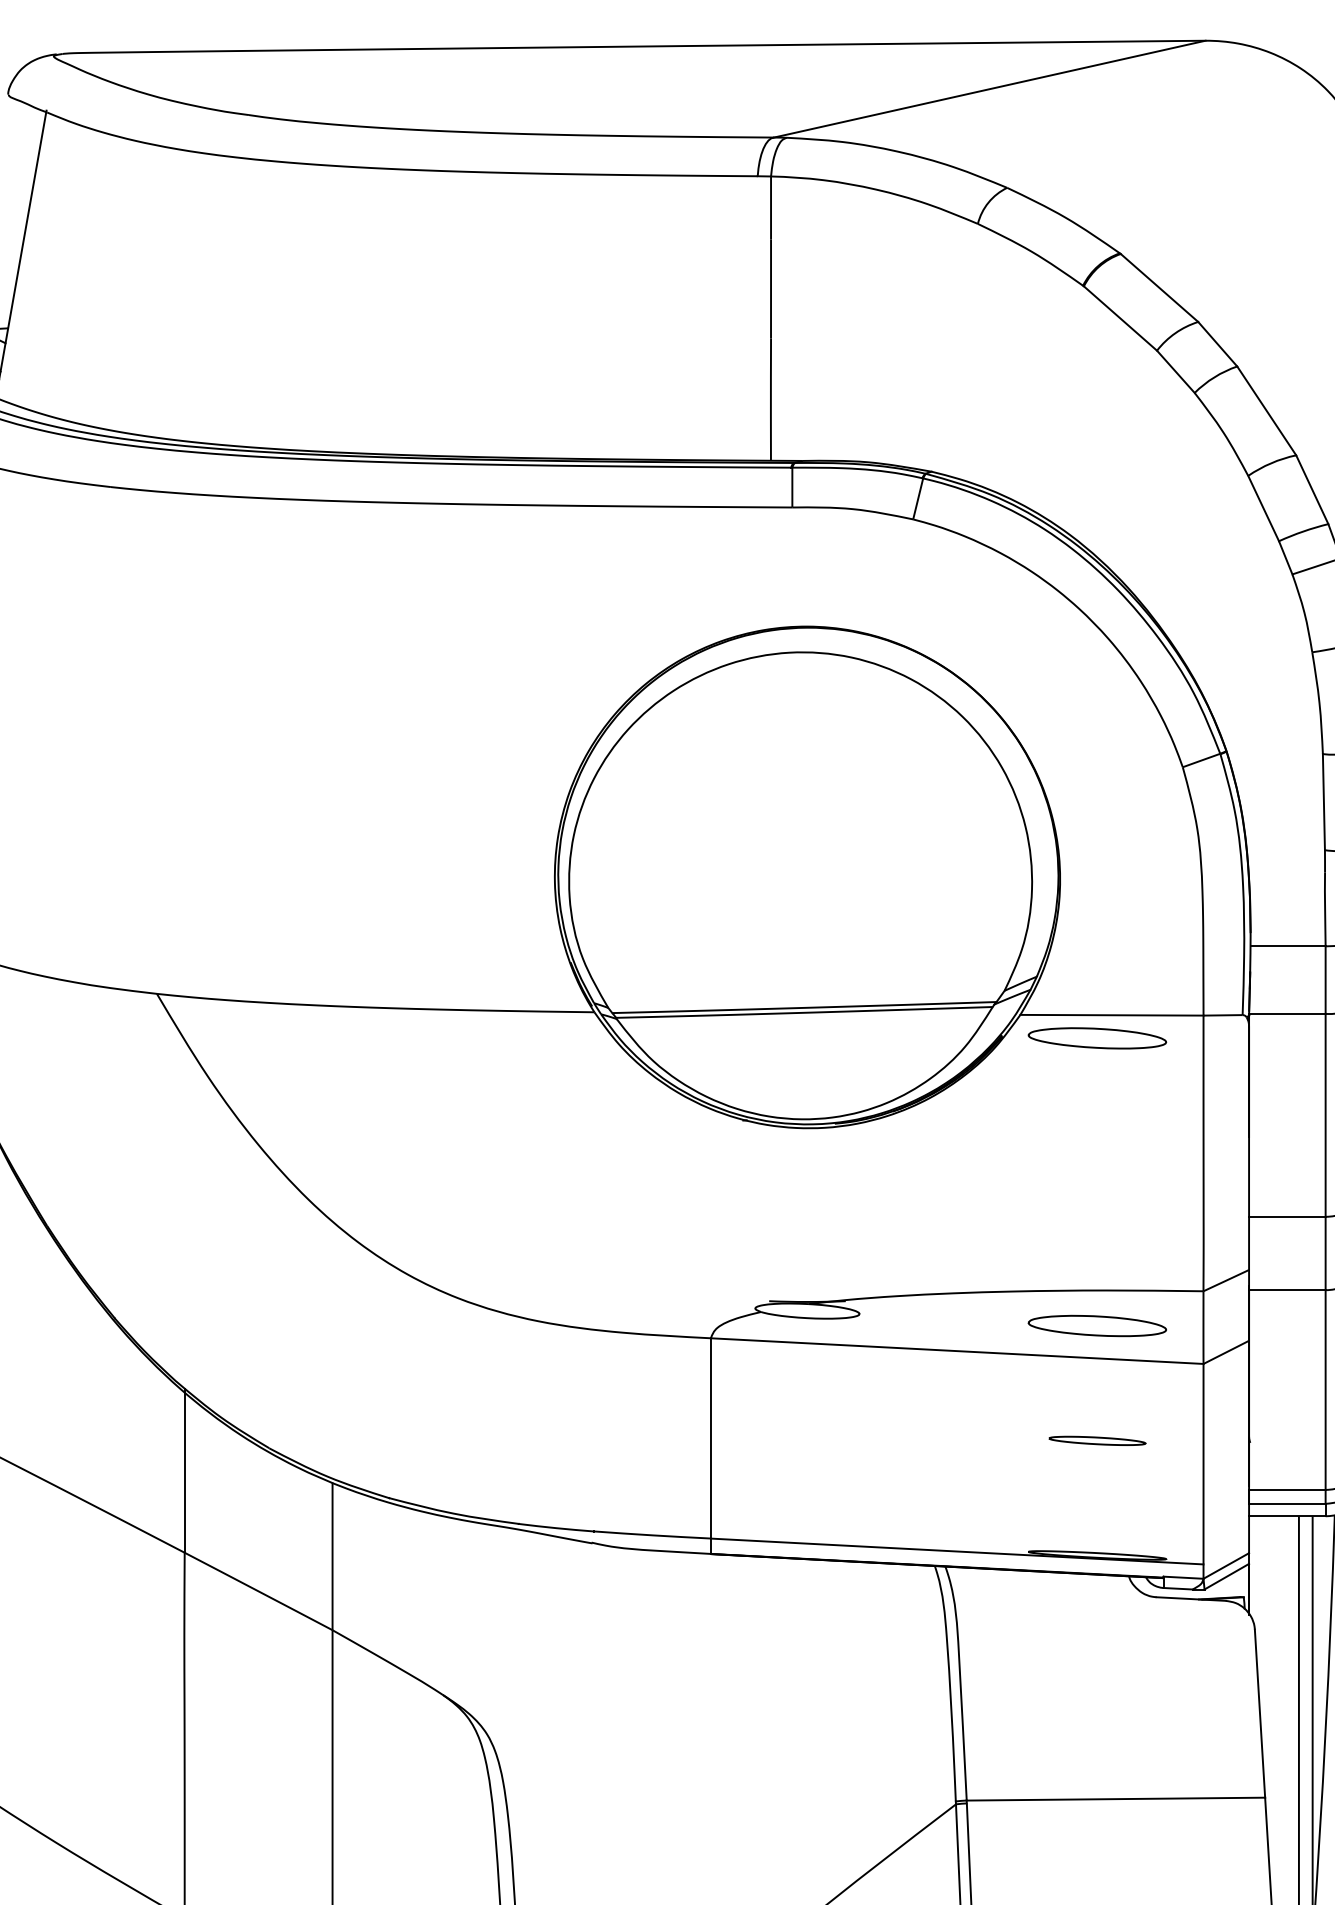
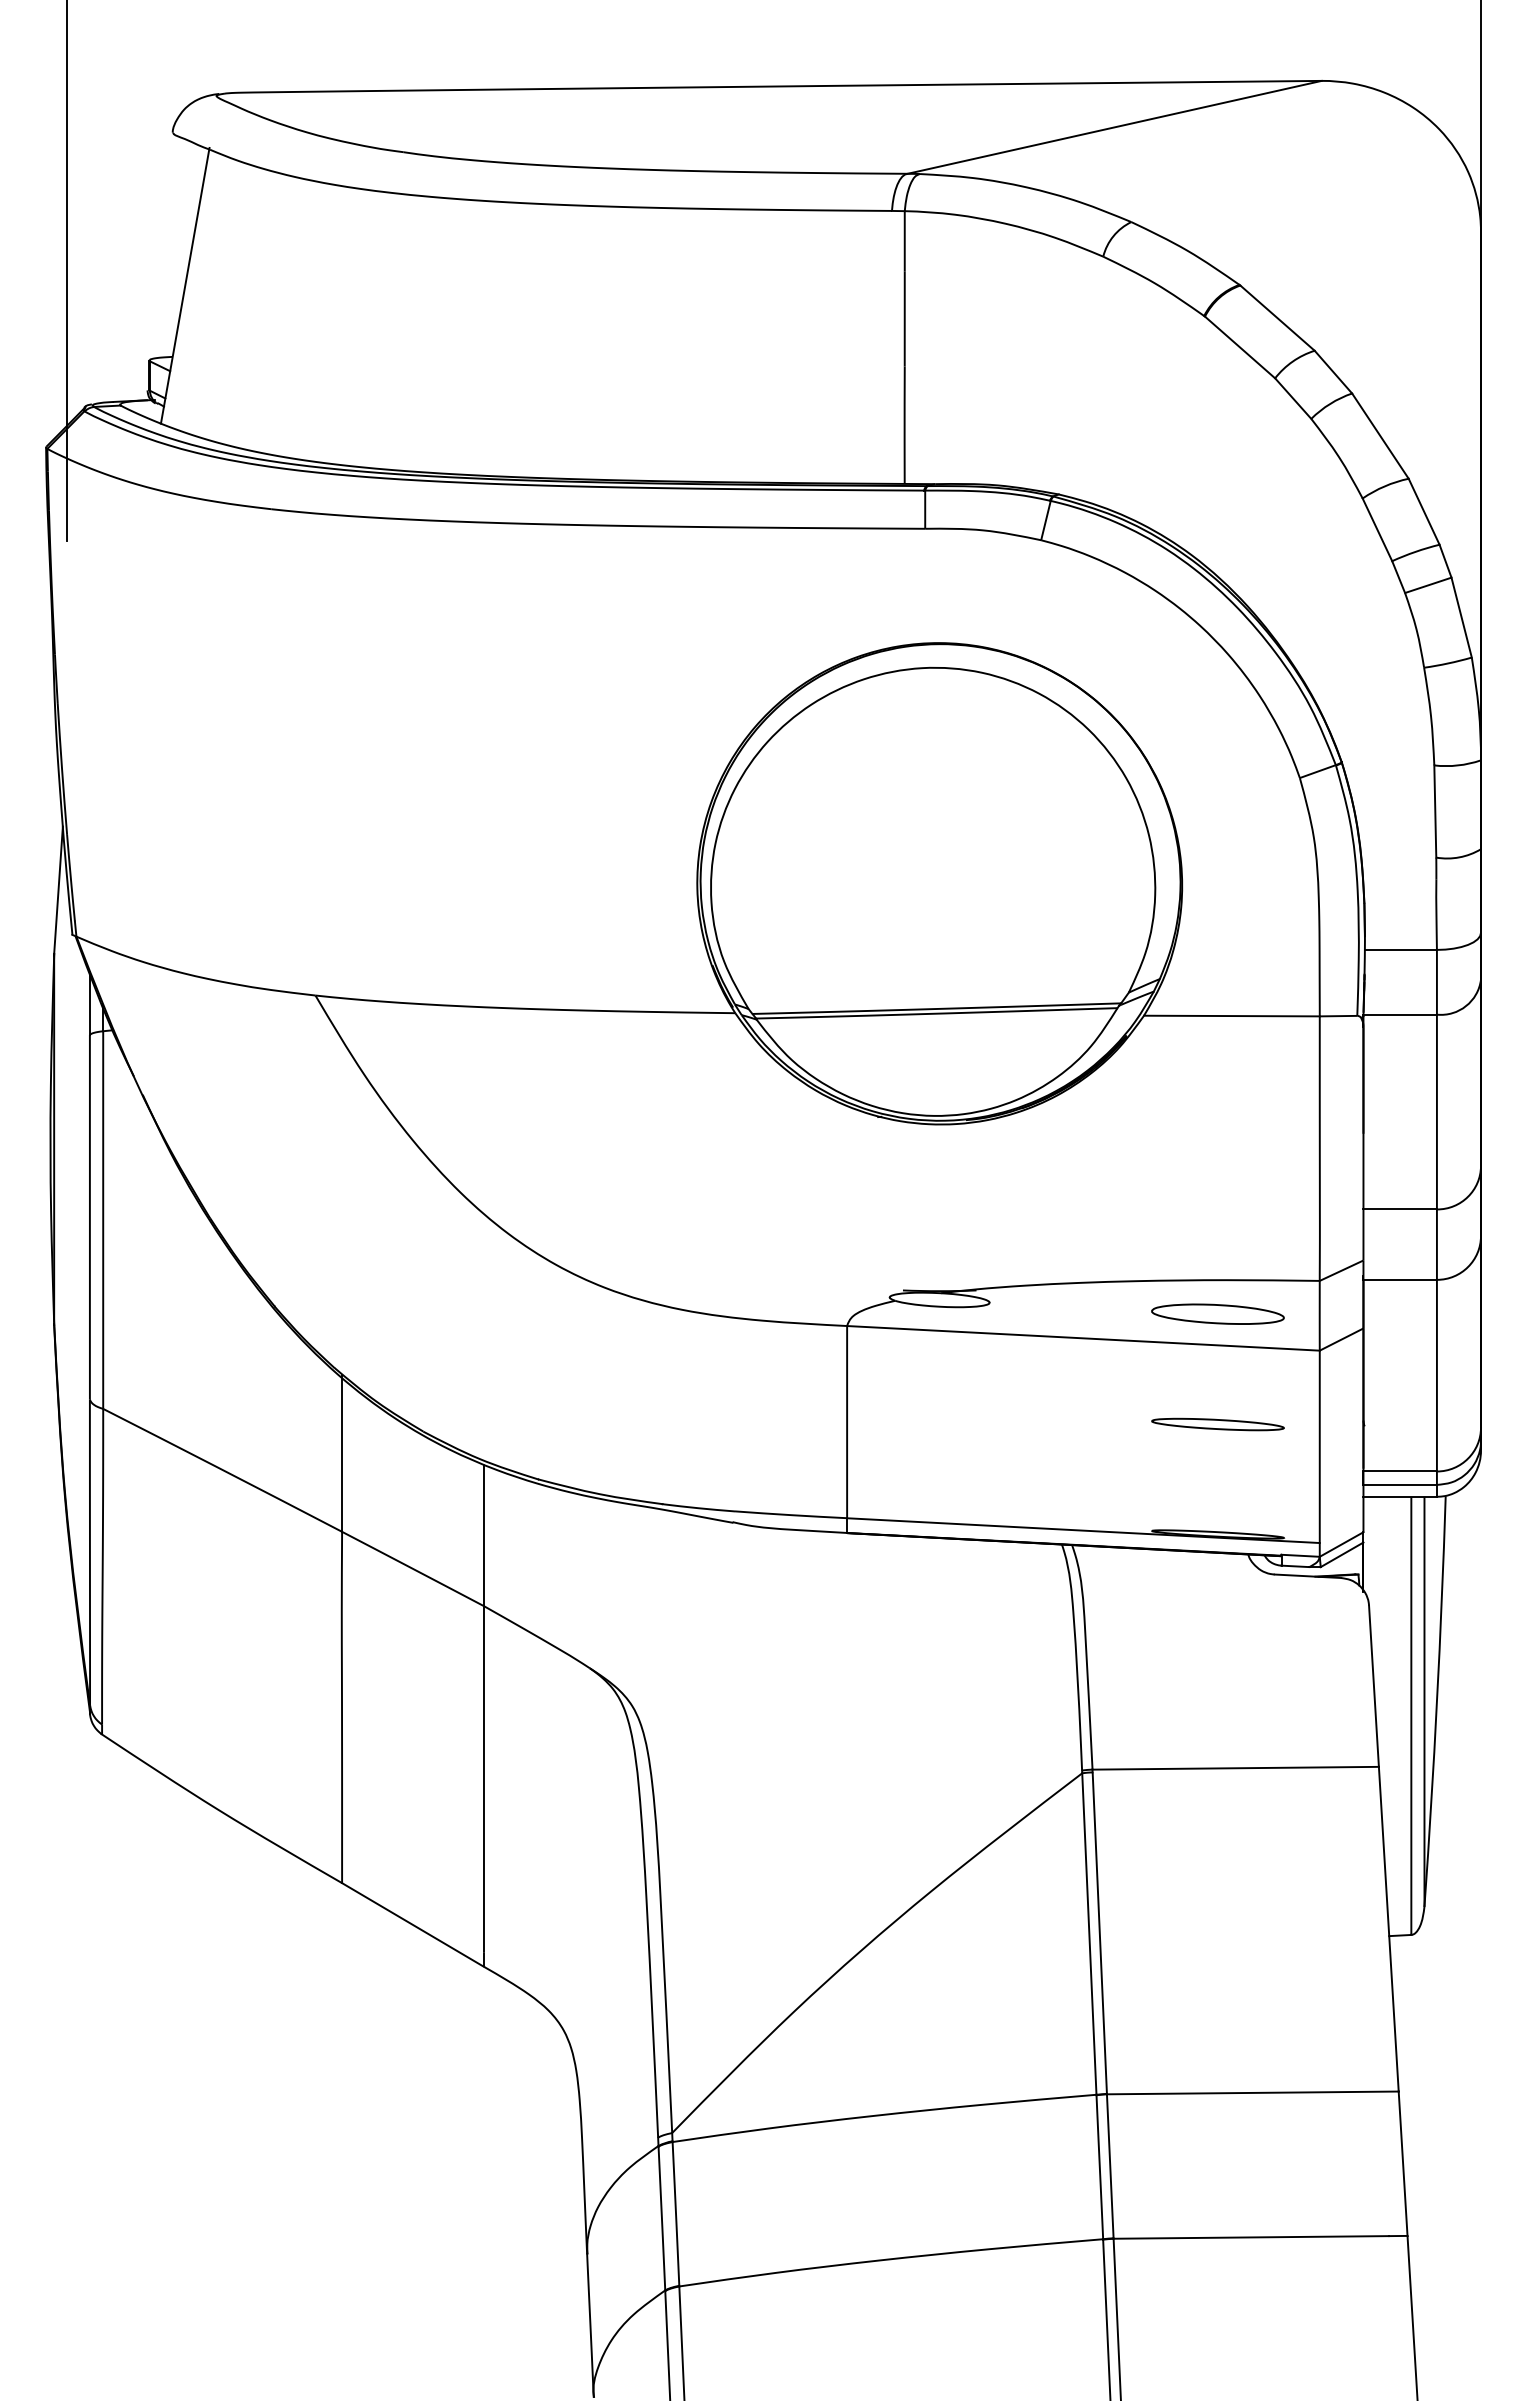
part: (1096, 1037) -> (1217, 1037), removed
part: (1096, 1440) -> (1217, 1424), size x1.43

